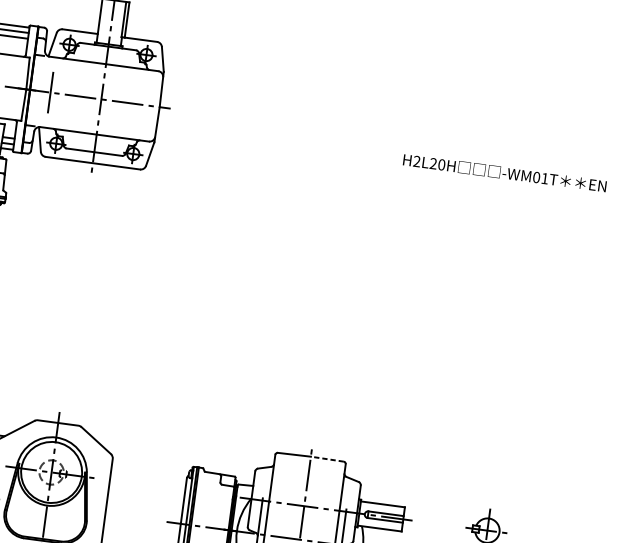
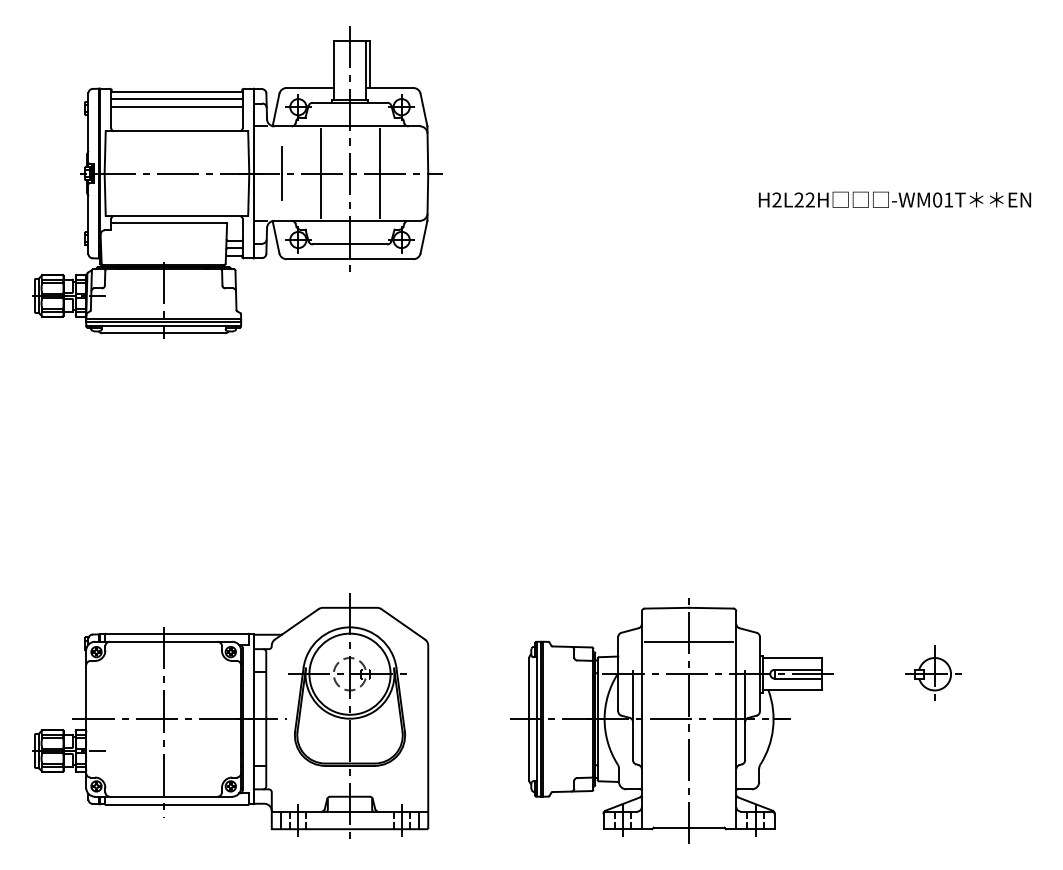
line: (79, 96) -> (320, 173), added
line: (123, 102) -> (379, 173), added
text: (441, 164) -> (809, 199), H2L20H -> H2L22H
line: (326, 459) -> (710, 608), dashed -> solid
line: (307, 481) -> (689, 641), added

